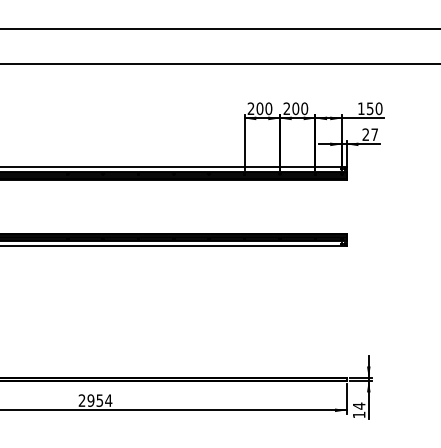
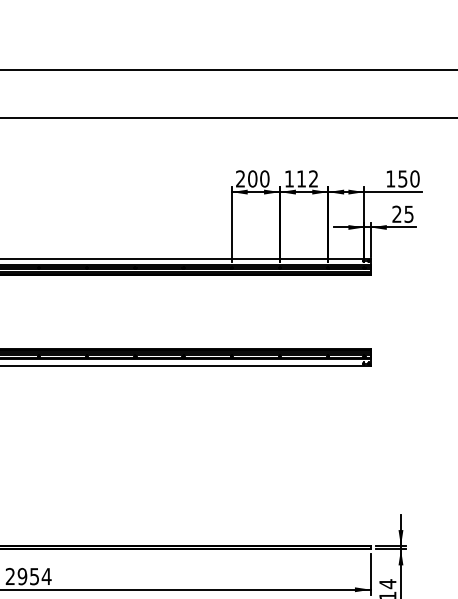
text: (295, 108) -> (301, 178), 200 -> 112
text: (374, 134) -> (408, 214), 27 -> 25

